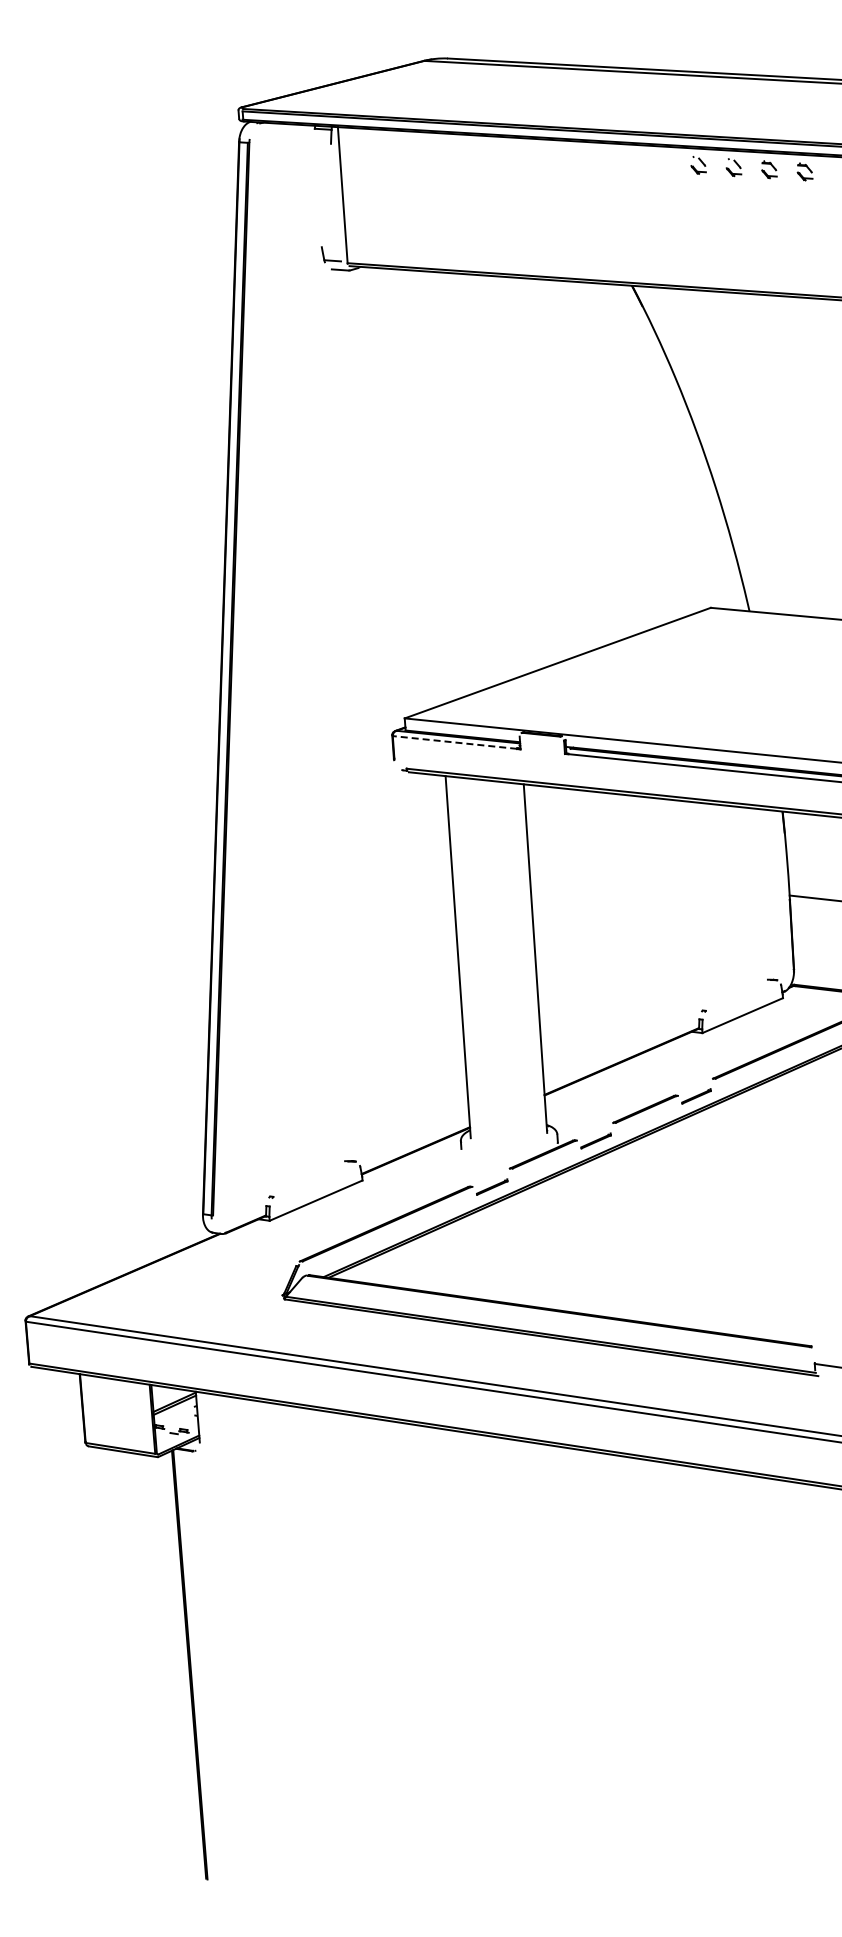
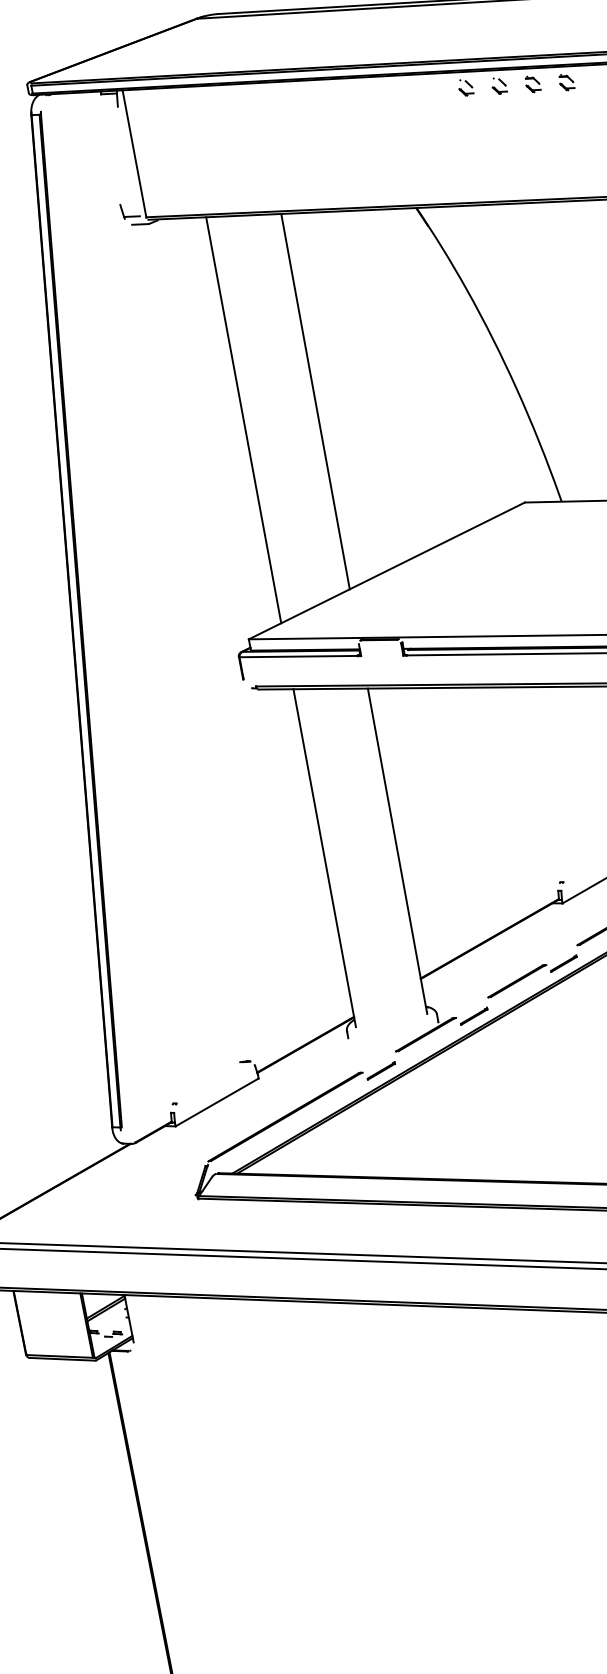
line: (502, 476) -> (314, 401), added
line: (425, 487) -> (243, 419), added
line: (454, 742) -> (298, 656), dashed -> solid

